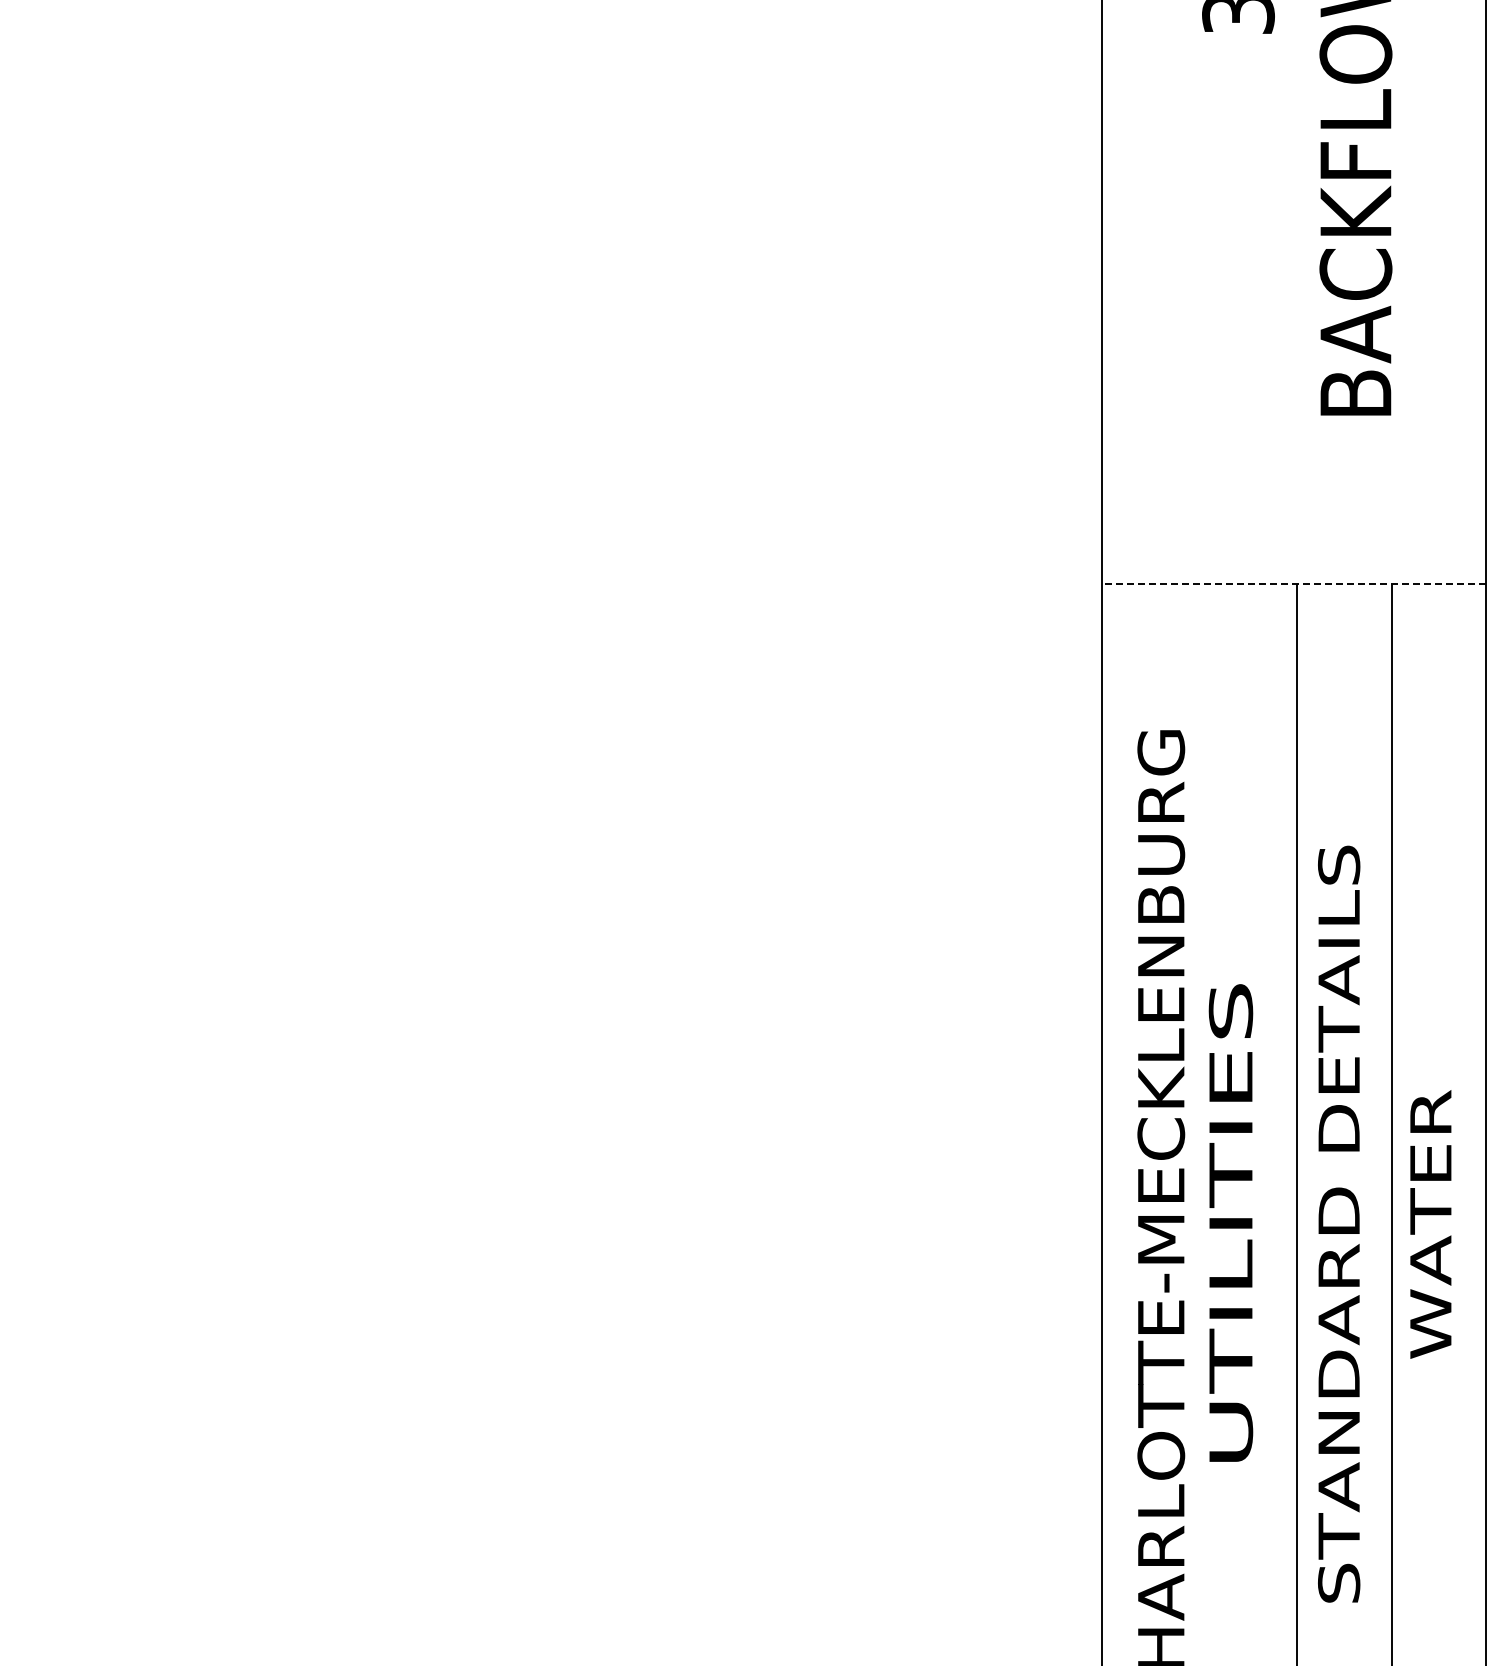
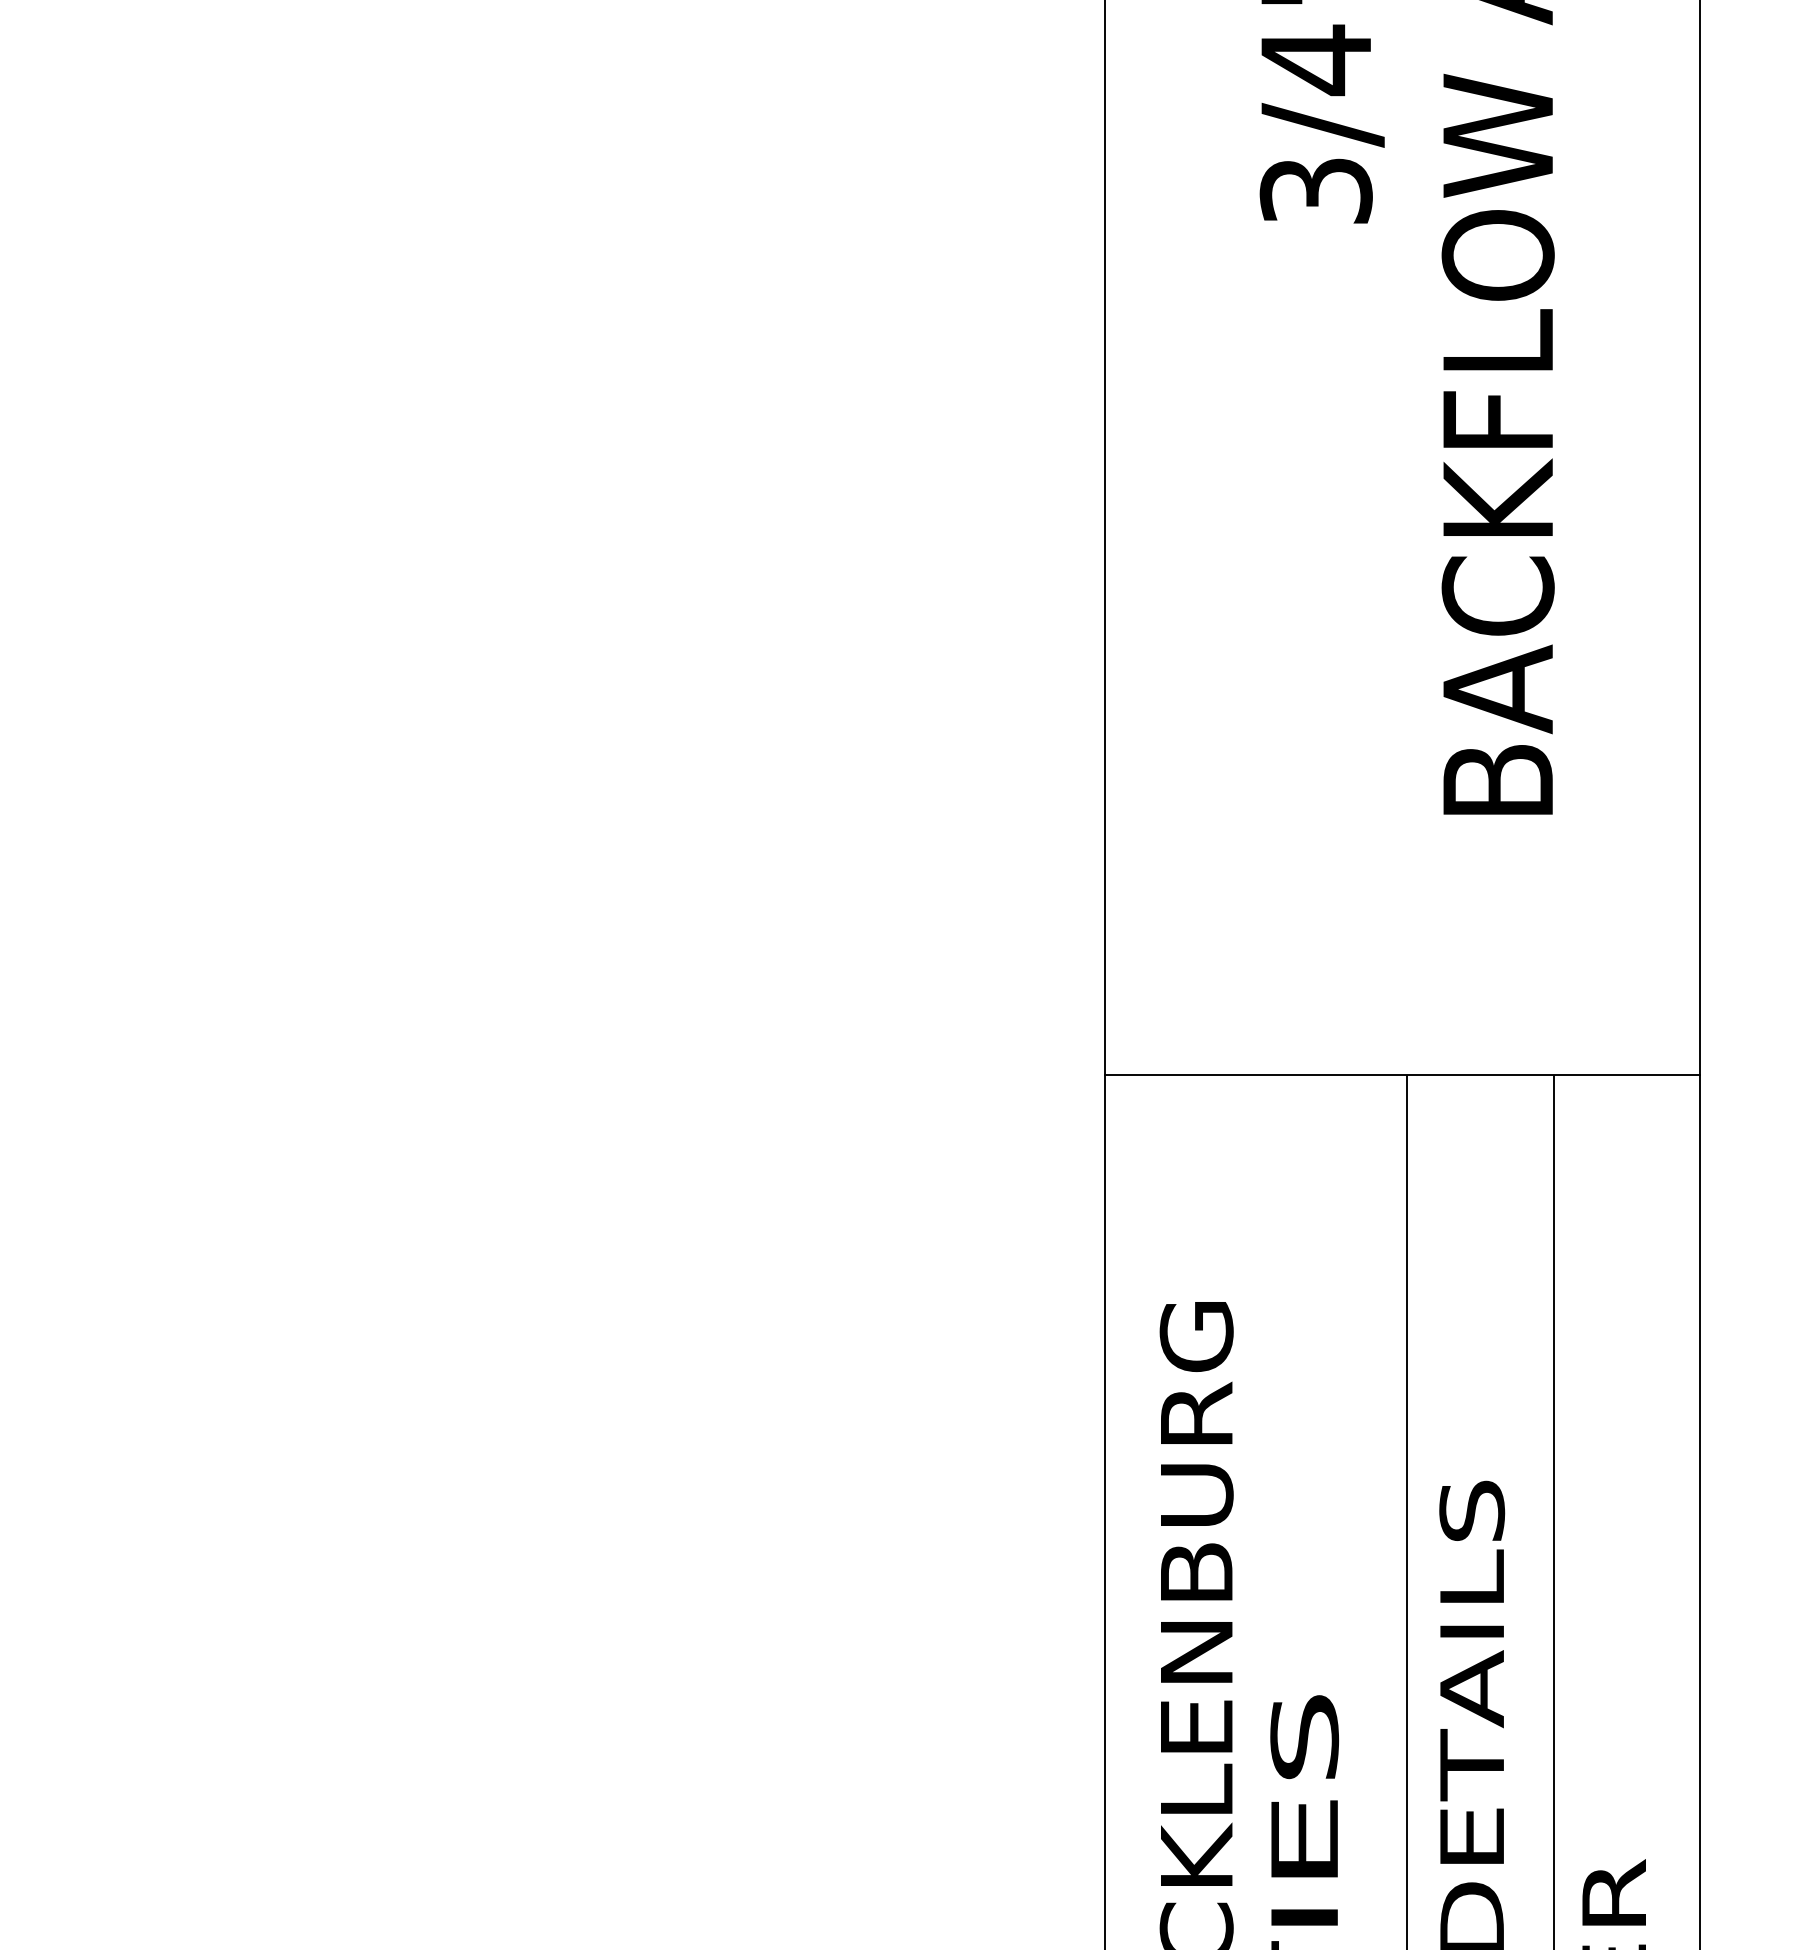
line: (1293, 583) -> (1401, 1074), dashed -> solid

